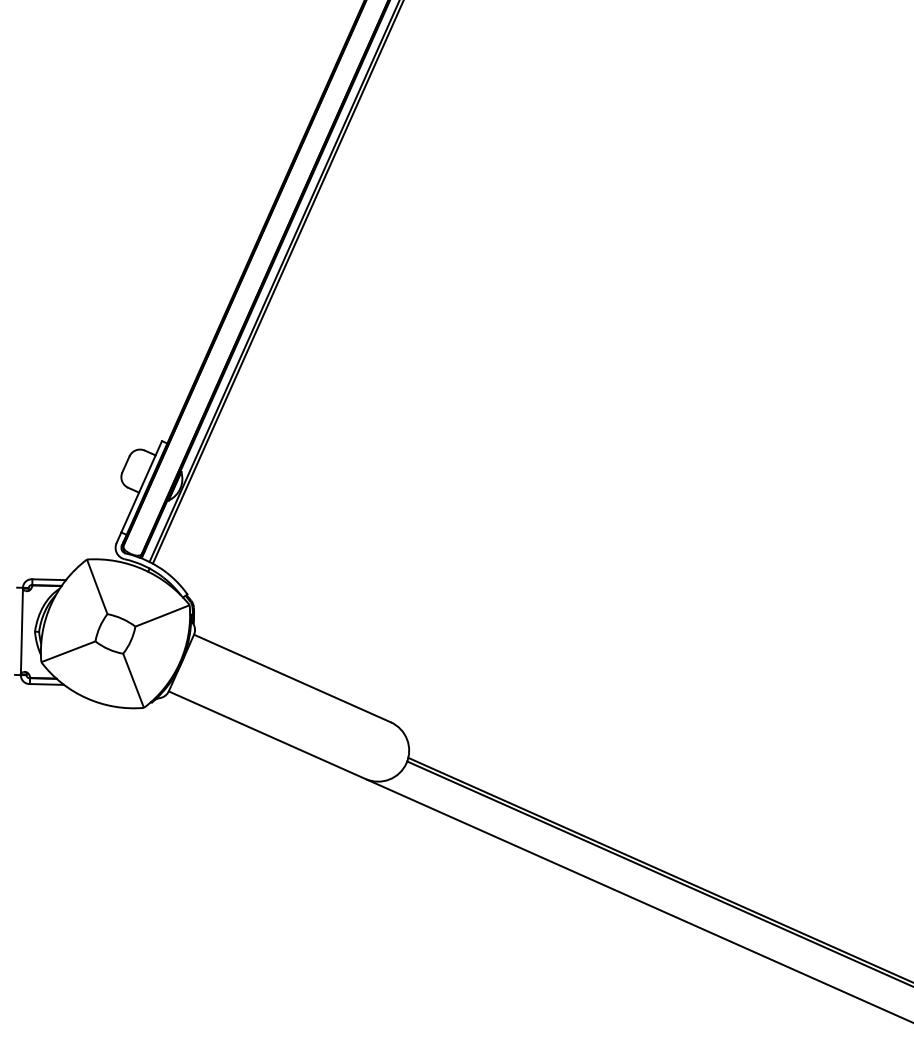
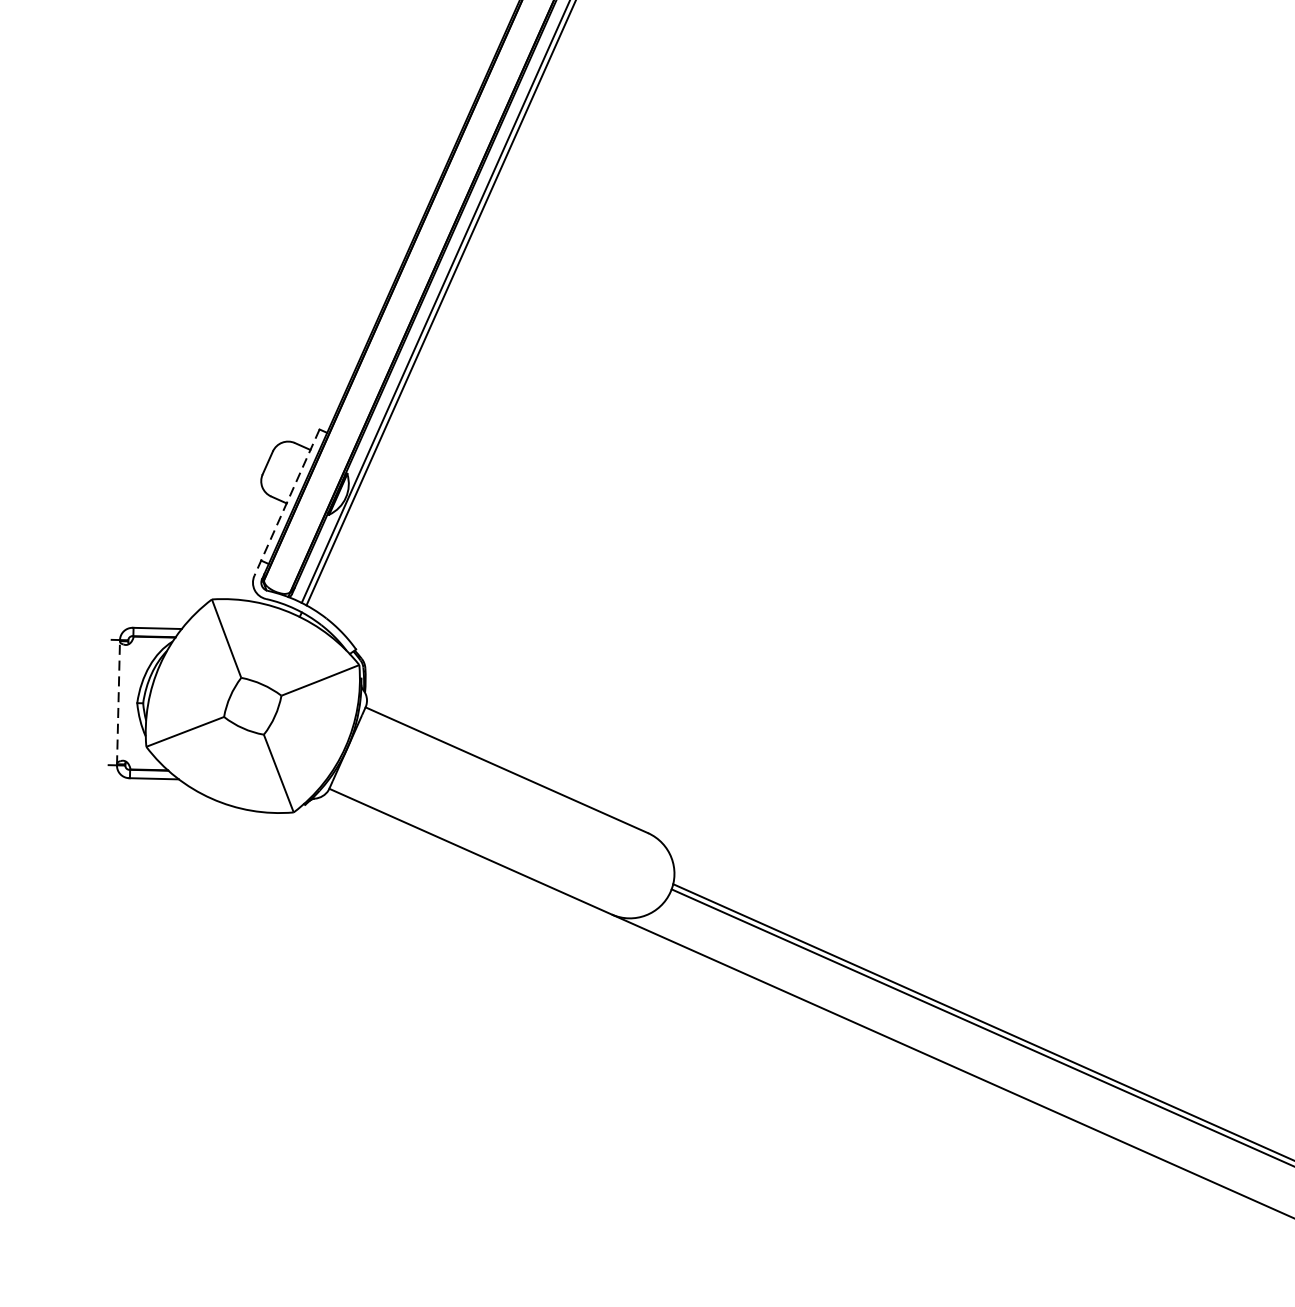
line: (139, 492) -> (287, 503), solid -> dashed
line: (21, 631) -> (117, 702), solid -> dashed

